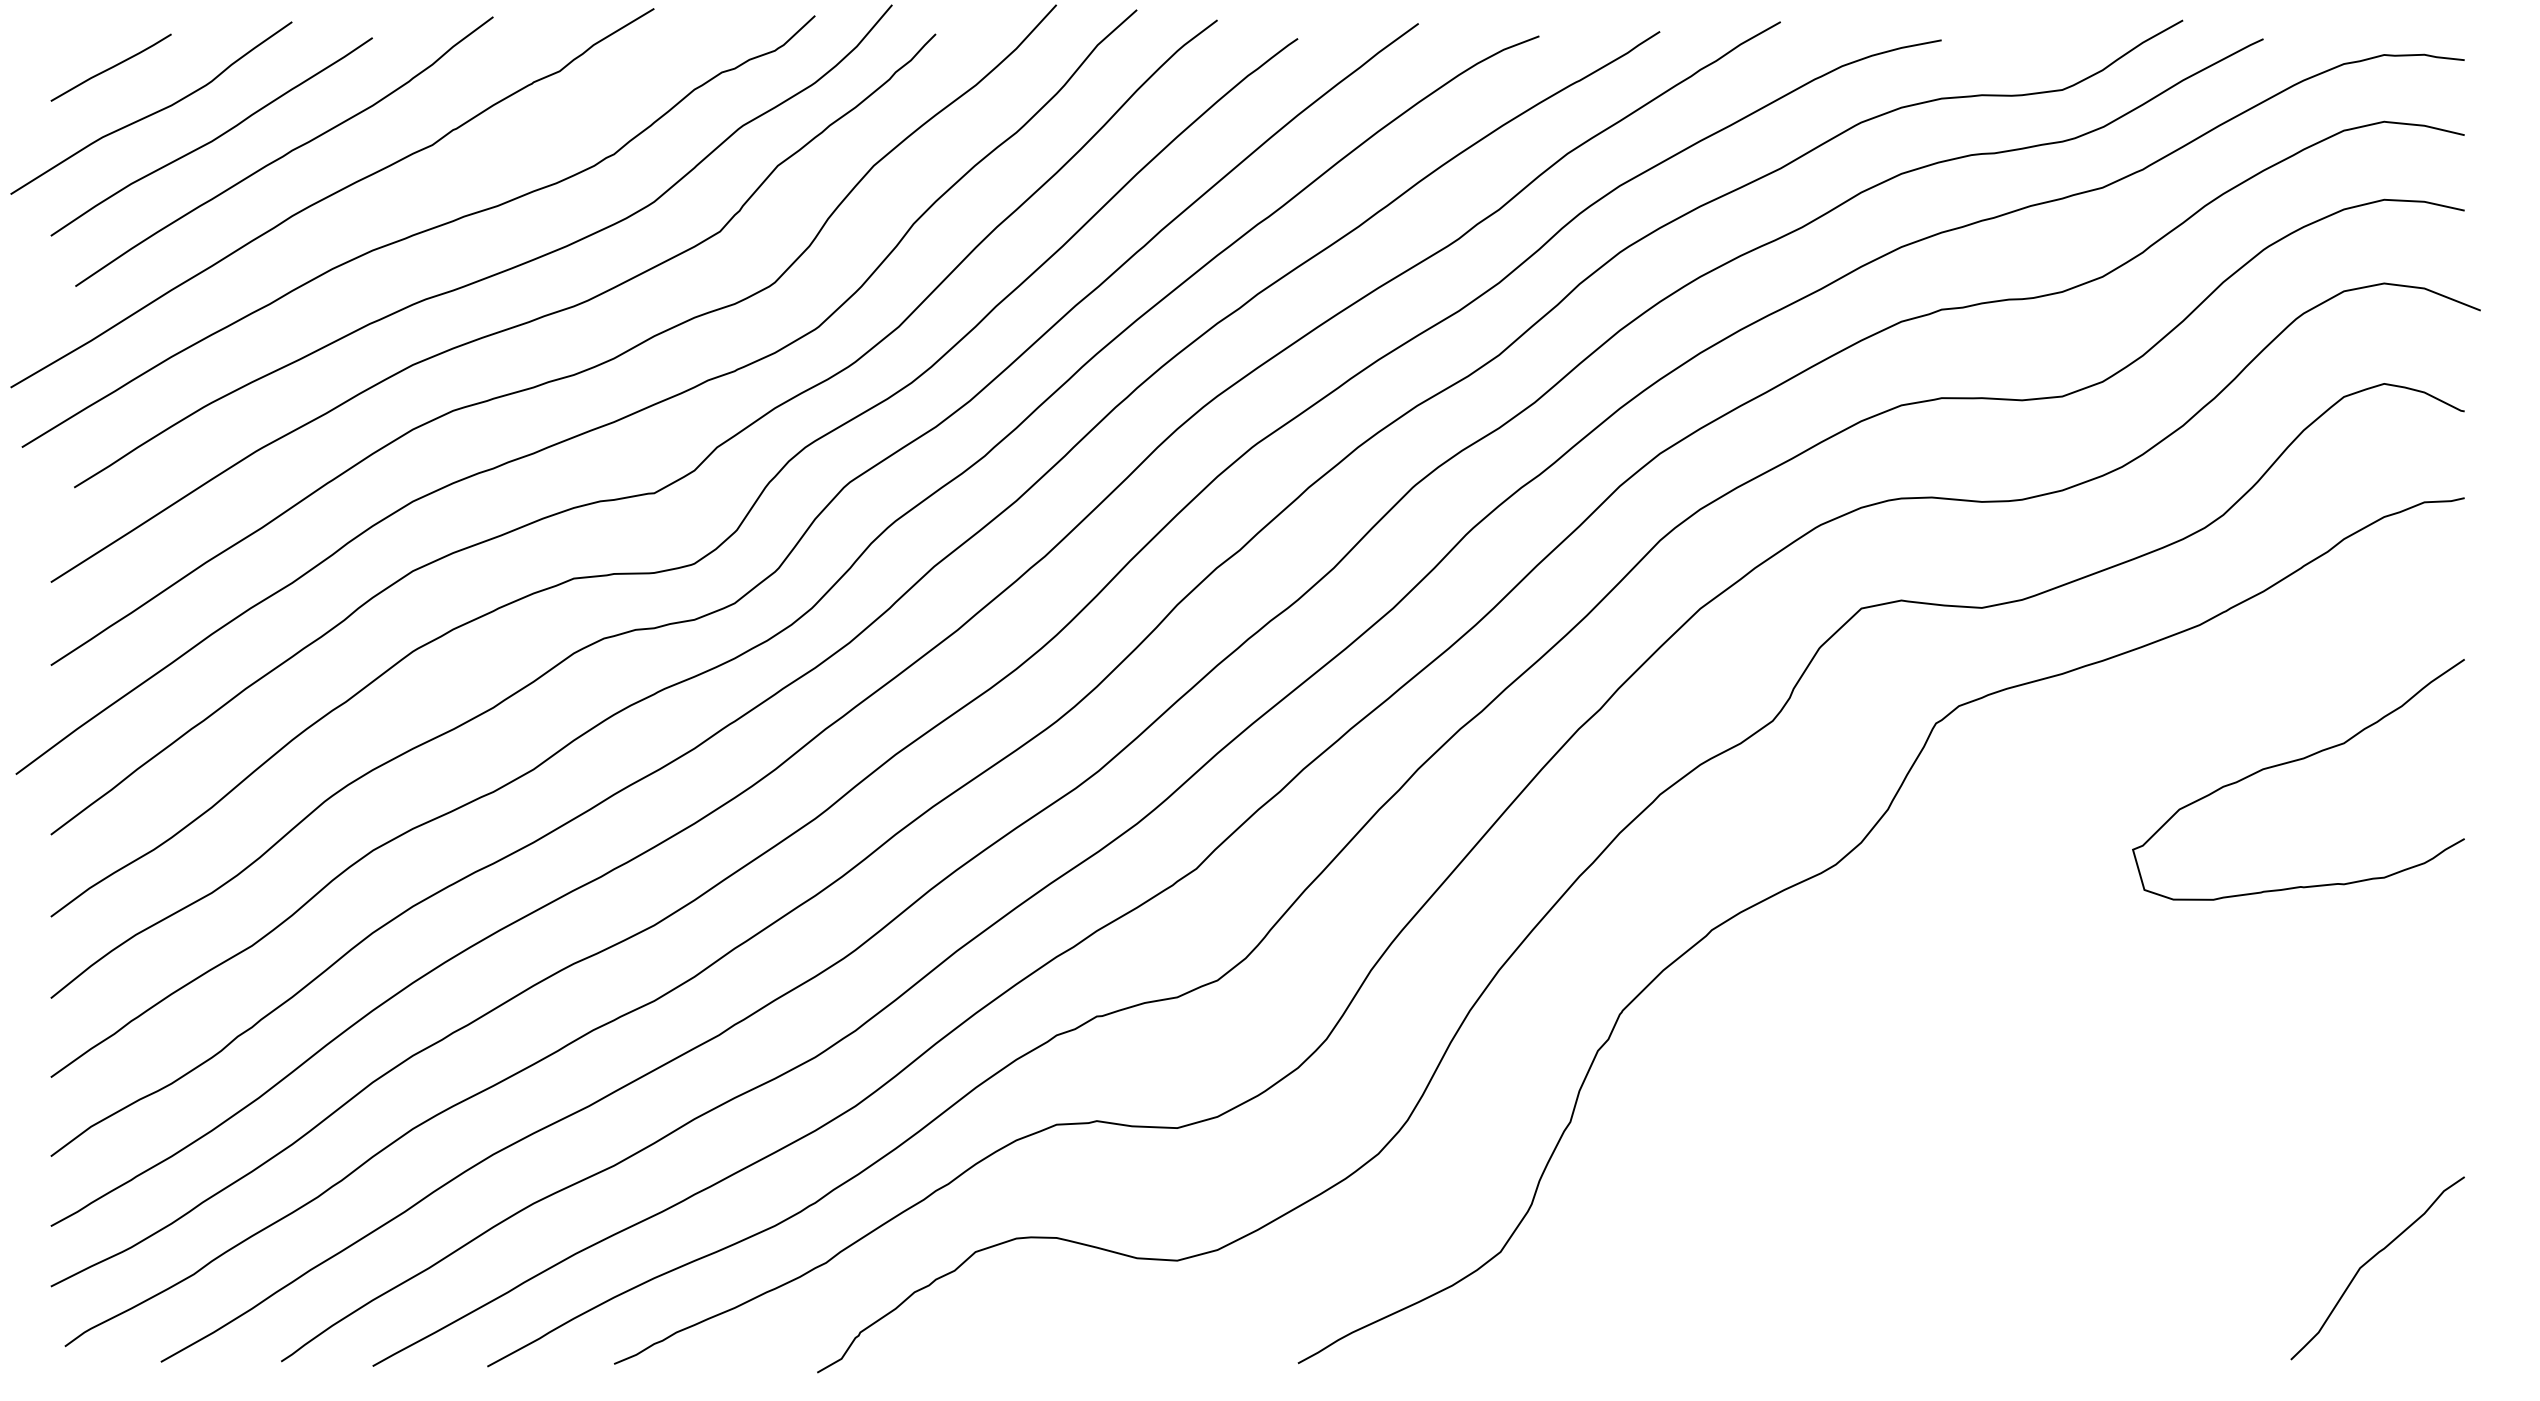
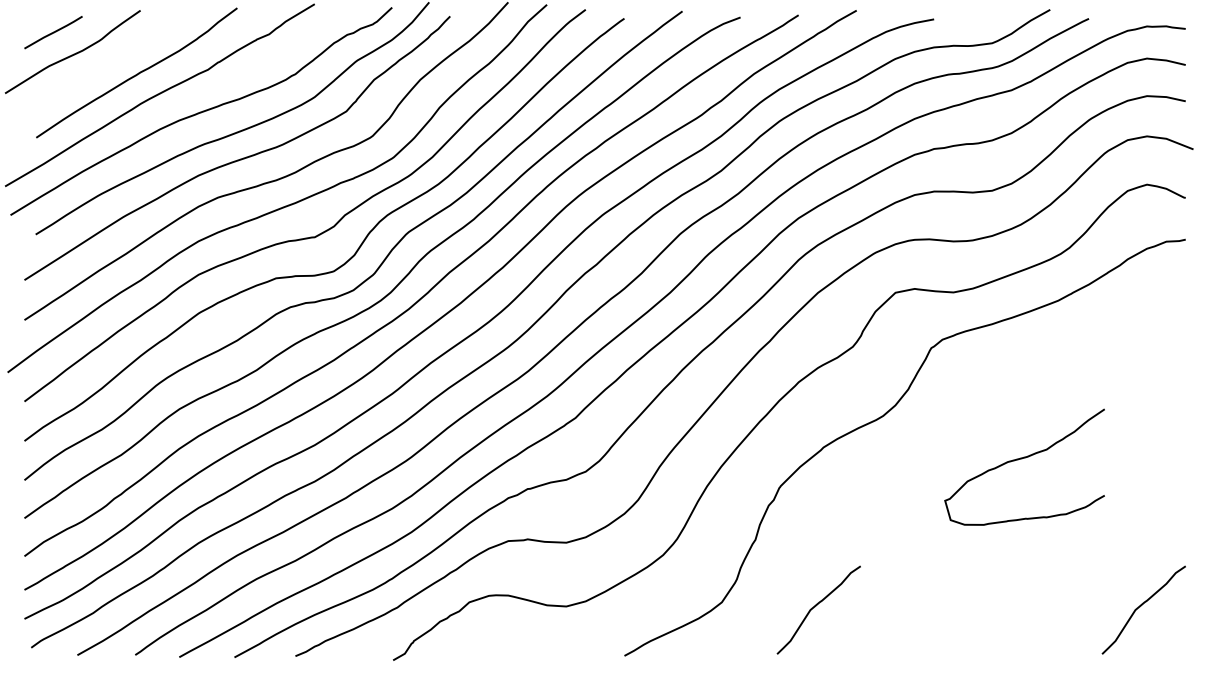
curve: (213, 138) -> (102, 66), removed
curve: (2293, 763) -> (1022, 459), moved
curve: (1697, 1260) -> (816, 606), added

